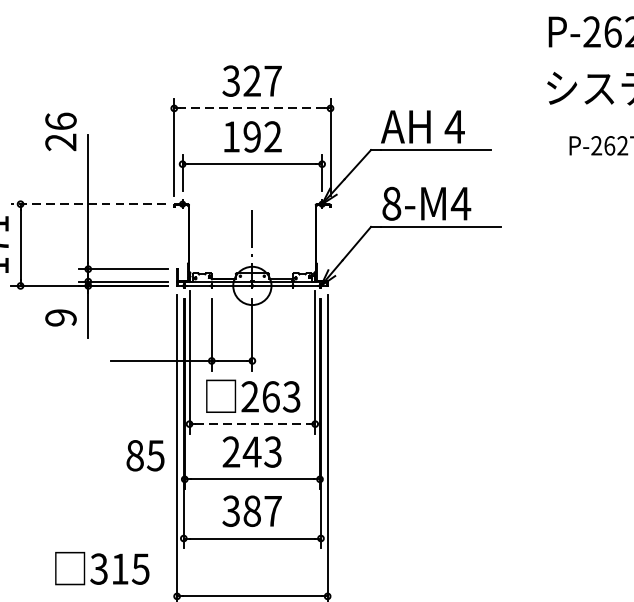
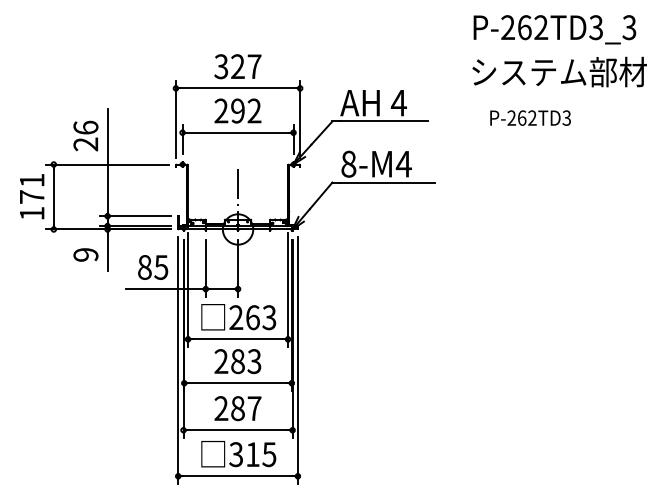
line: (252, 108) -> (238, 88), dashed -> solid
text: (60, 131) -> (85, 135), moved
text: (231, 136) -> (221, 110), 192 -> 292
line: (88, 204) -> (107, 164), dashed -> solid
line: (252, 424) -> (238, 339), dashed -> solid
text: (251, 451) -> (237, 361), 243 -> 283
text: (146, 455) -> (153, 267), moved
text: (231, 511) -> (221, 408), 387 -> 287
text: (101, 568) -> (238, 454), moved

